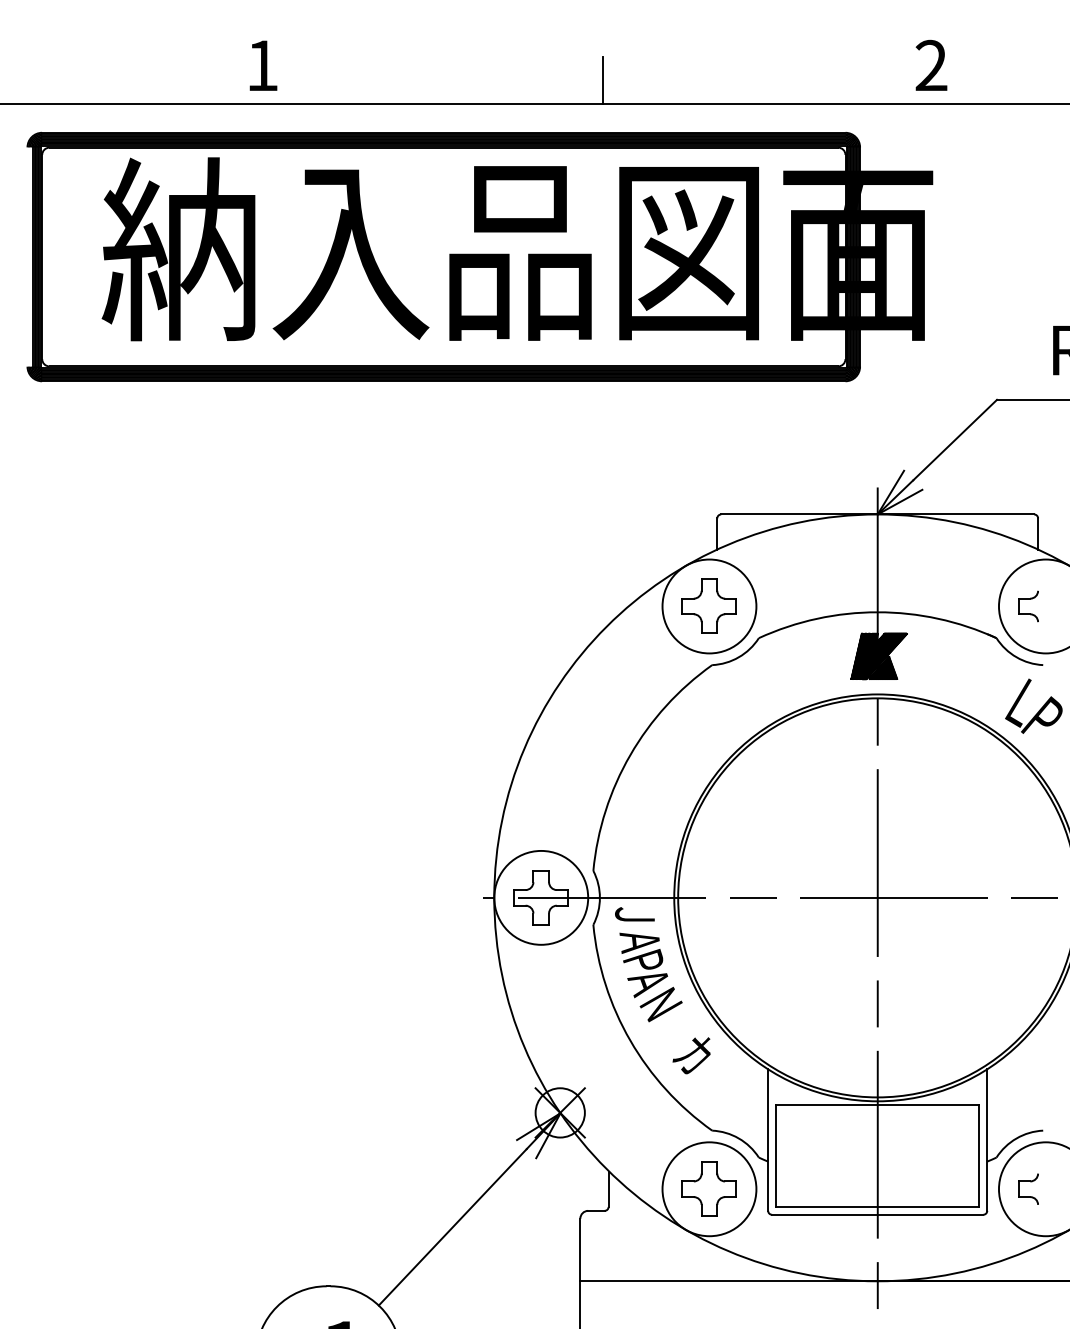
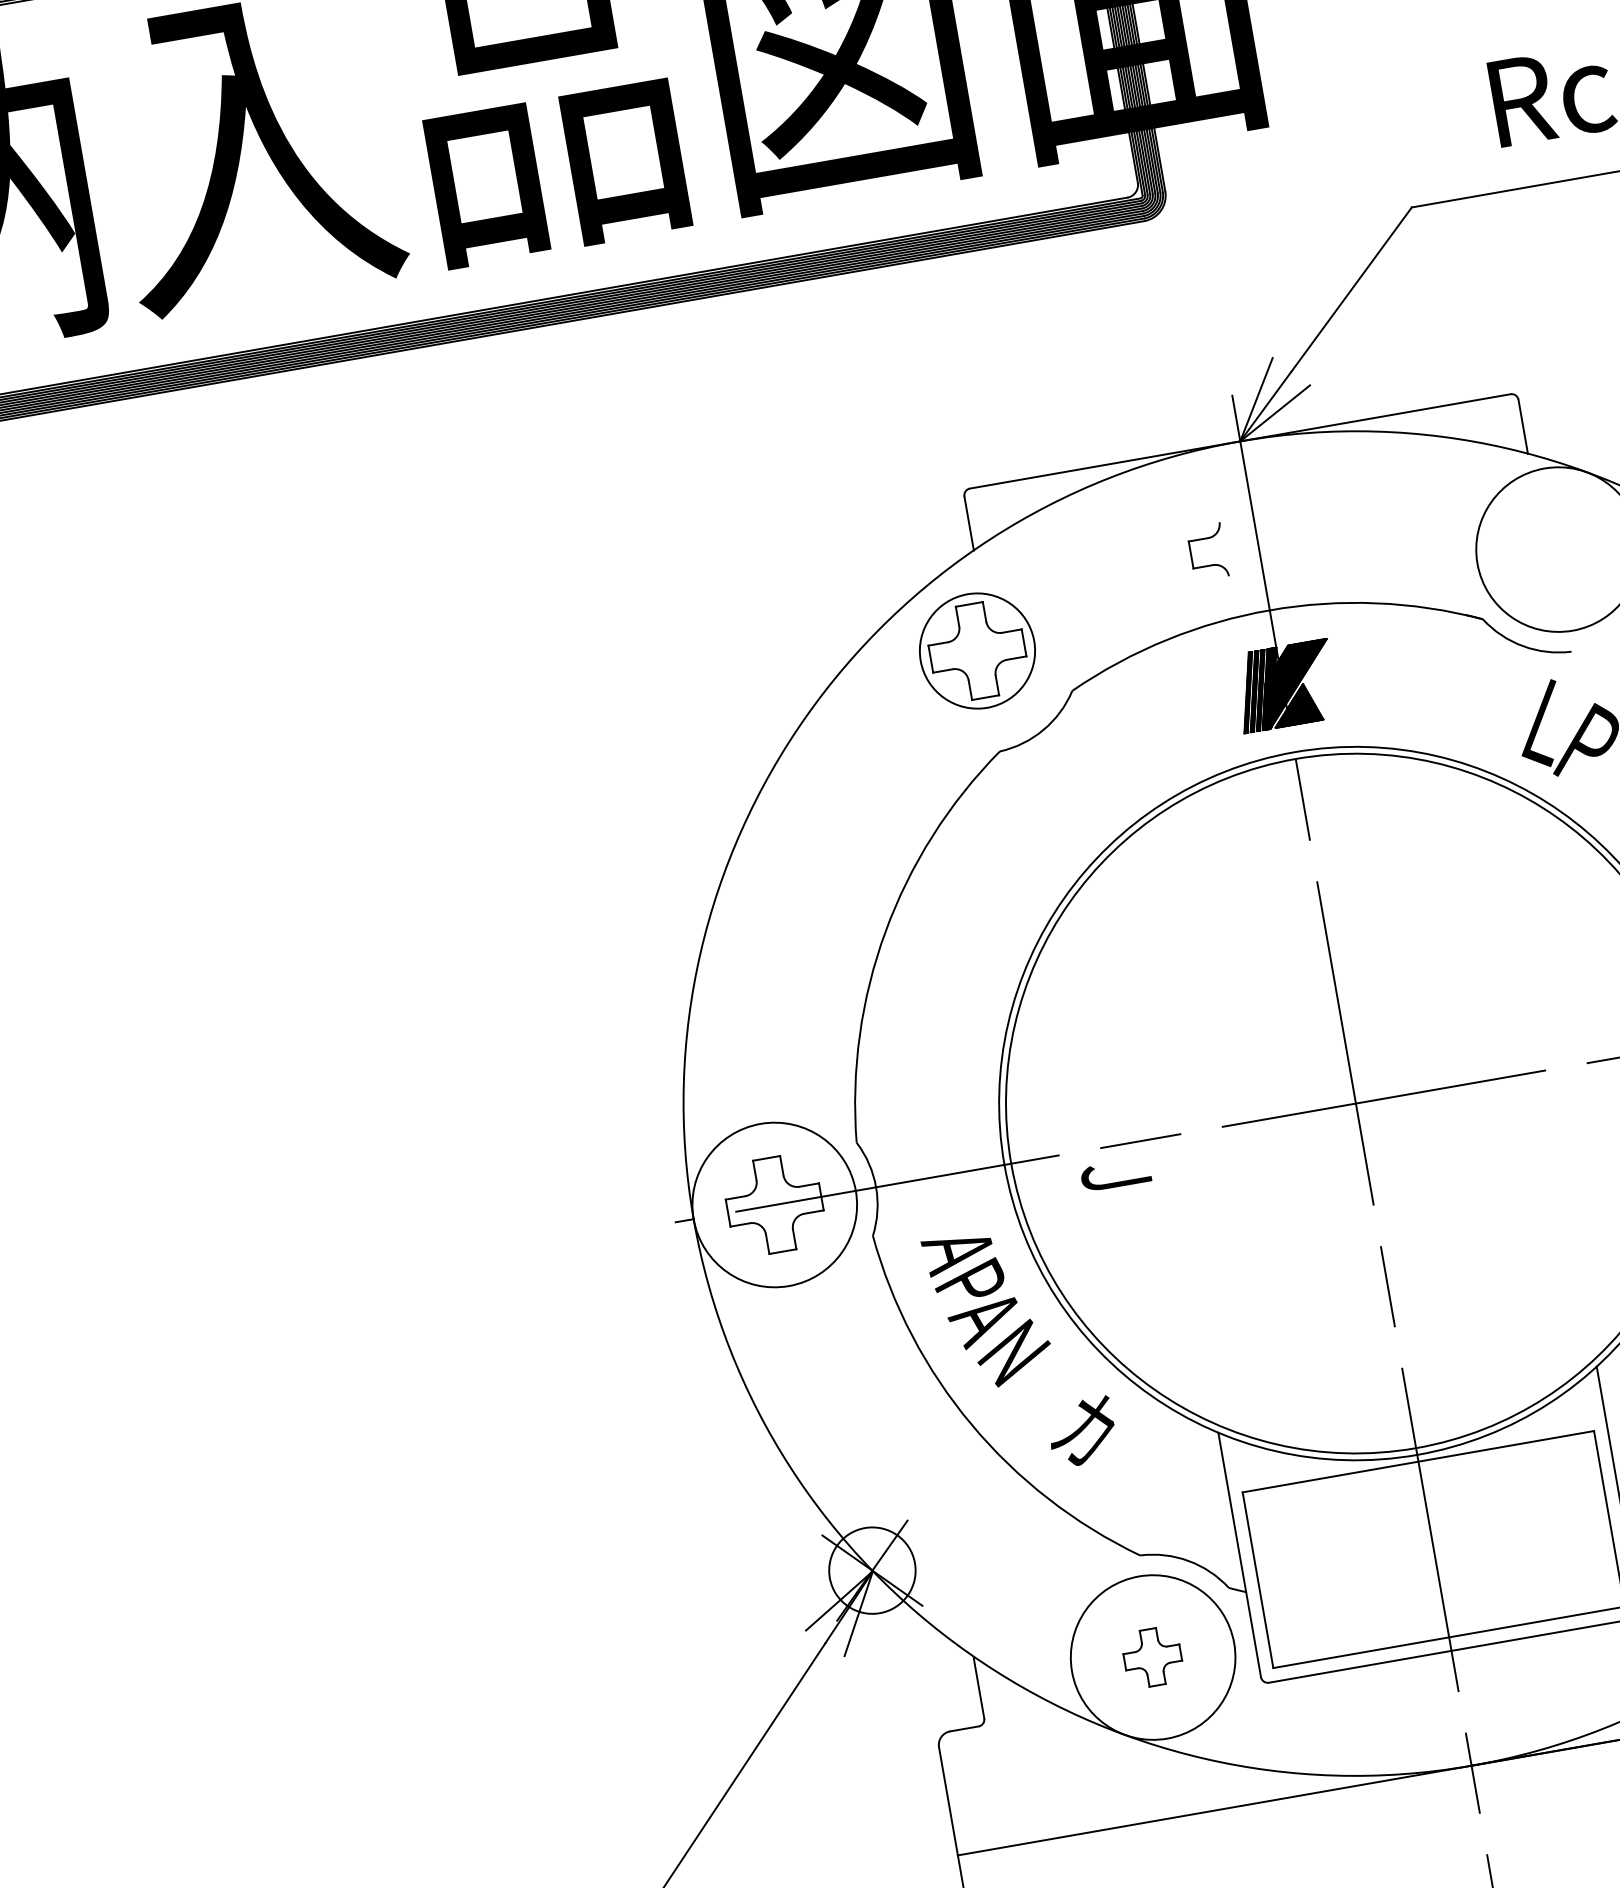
part: (1028, 599) -> (1205, 540), moved
circle: (709, 606) -> (977, 651), size x0.7
text: (634, 914) -> (1115, 1175), moved
part: (708, 1188) -> (1151, 1656), size x0.6

